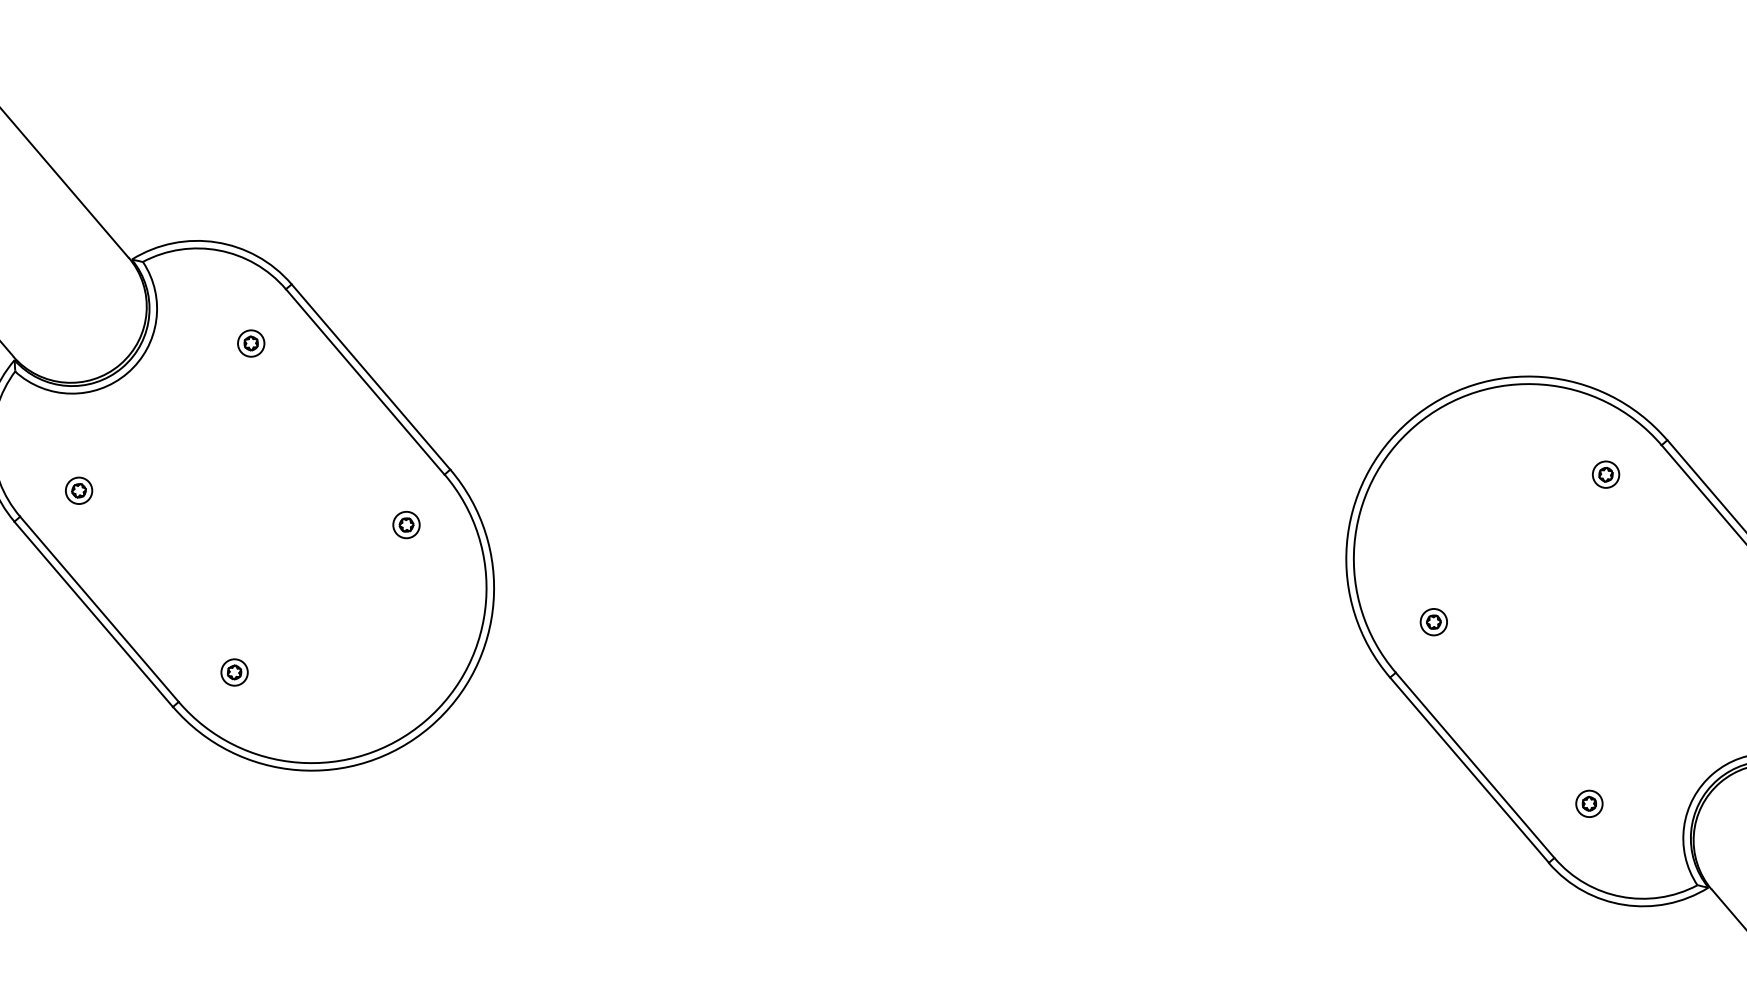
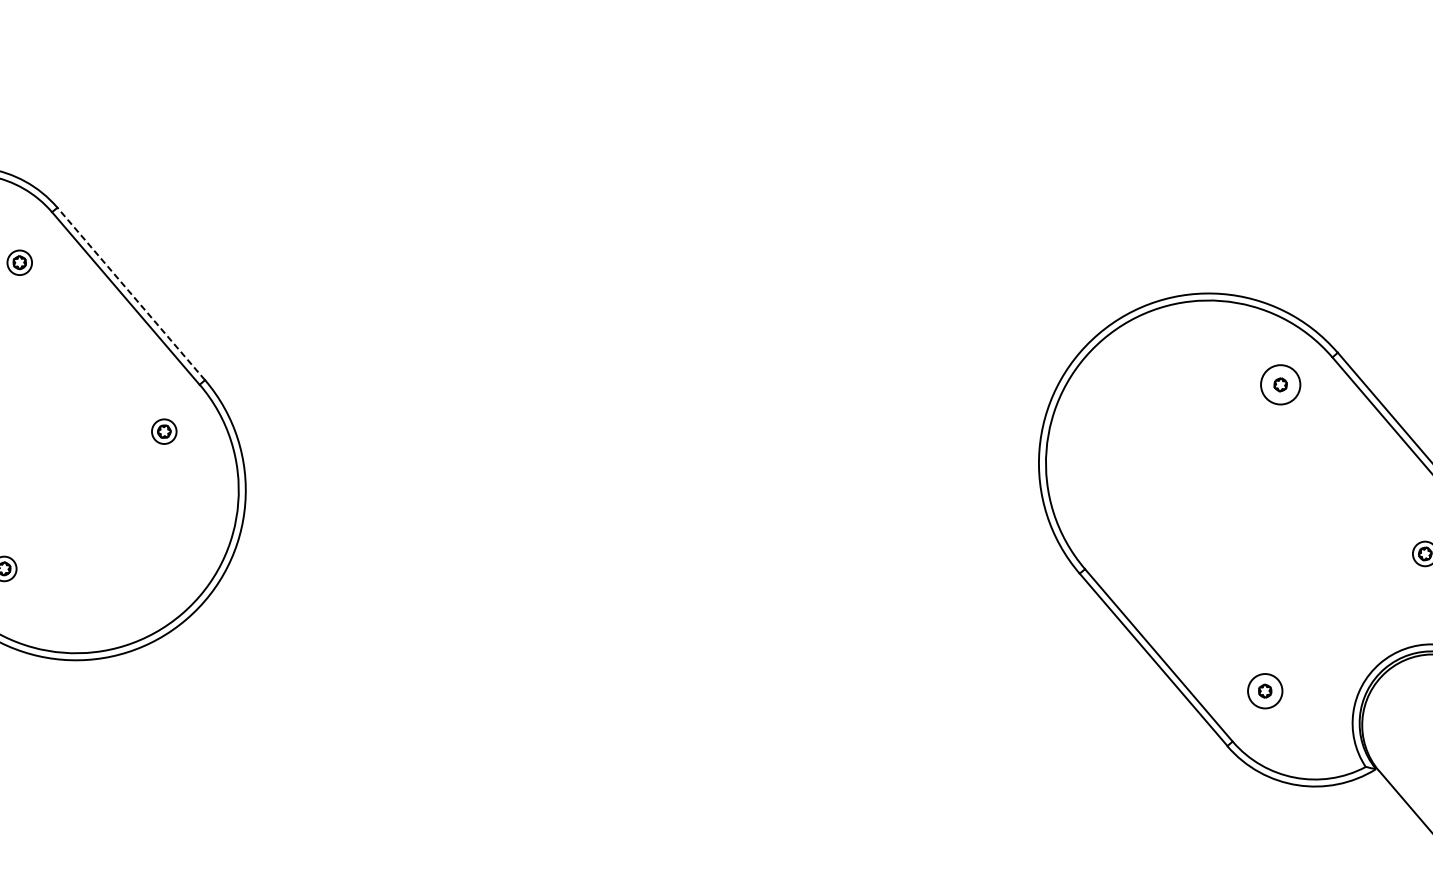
line: (371, 377) -> (131, 294), solid -> dashed
circle: (1605, 474) -> (1280, 384), size x1.6
part: (1433, 622) -> (1120, 522), removed
circle: (1589, 803) -> (1265, 690), size x1.4

